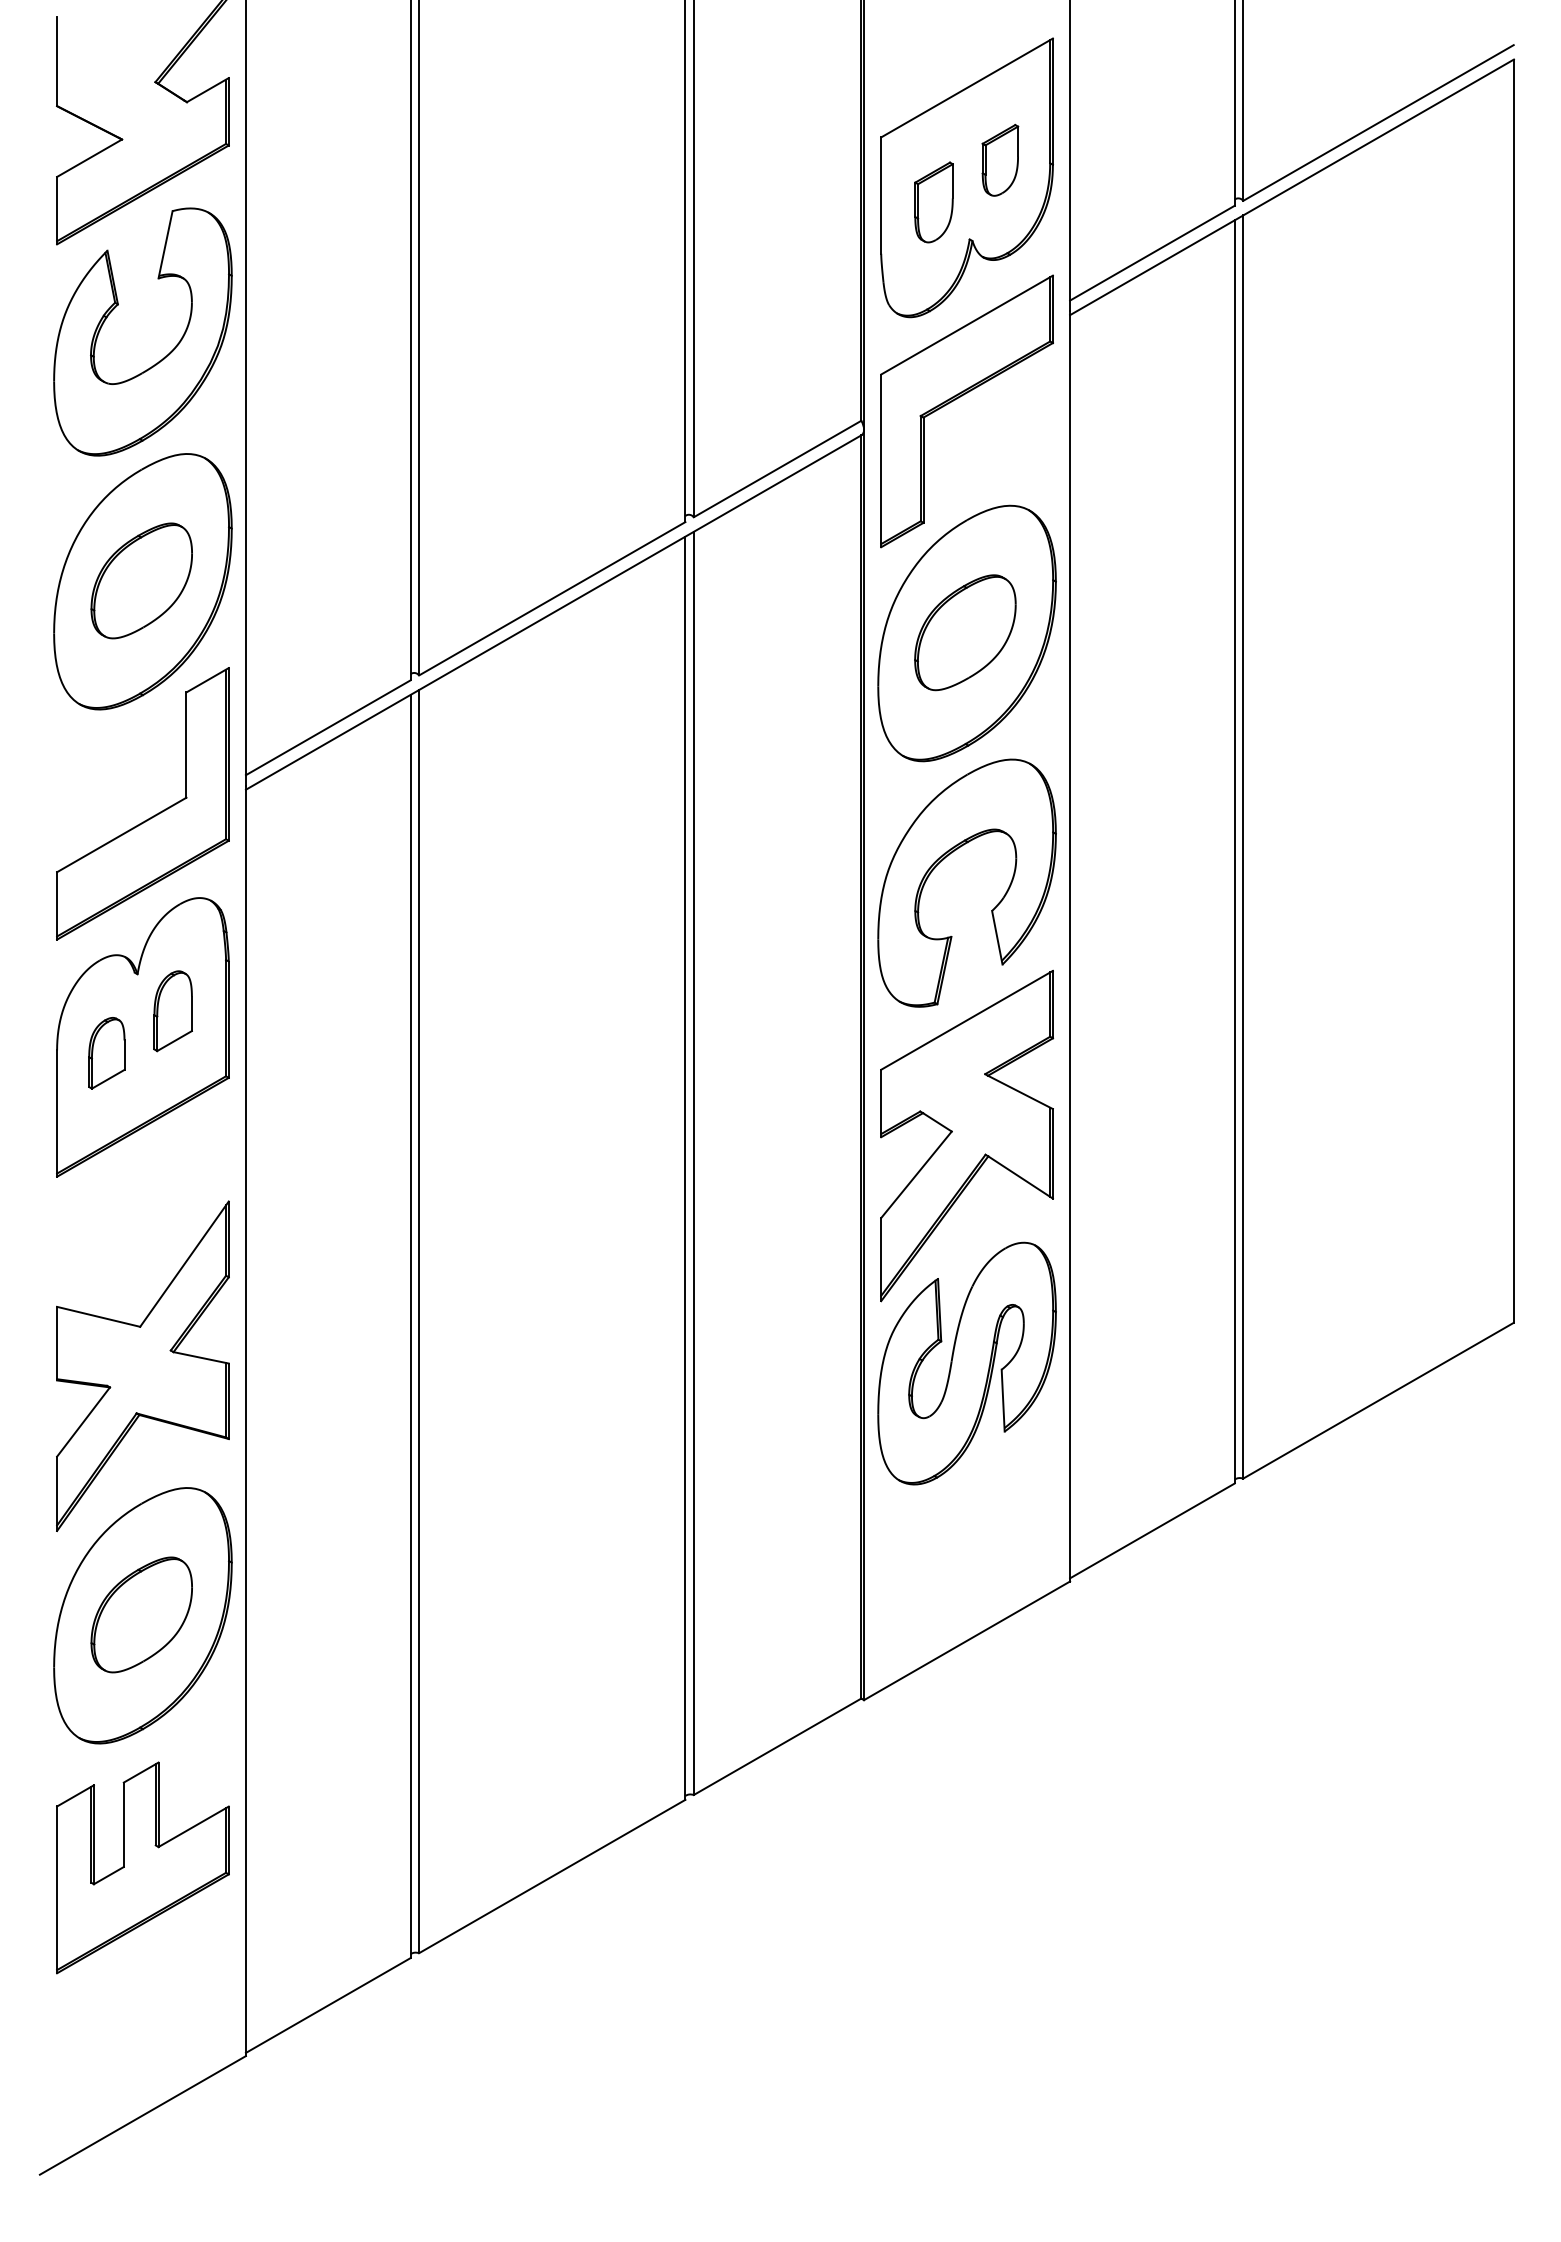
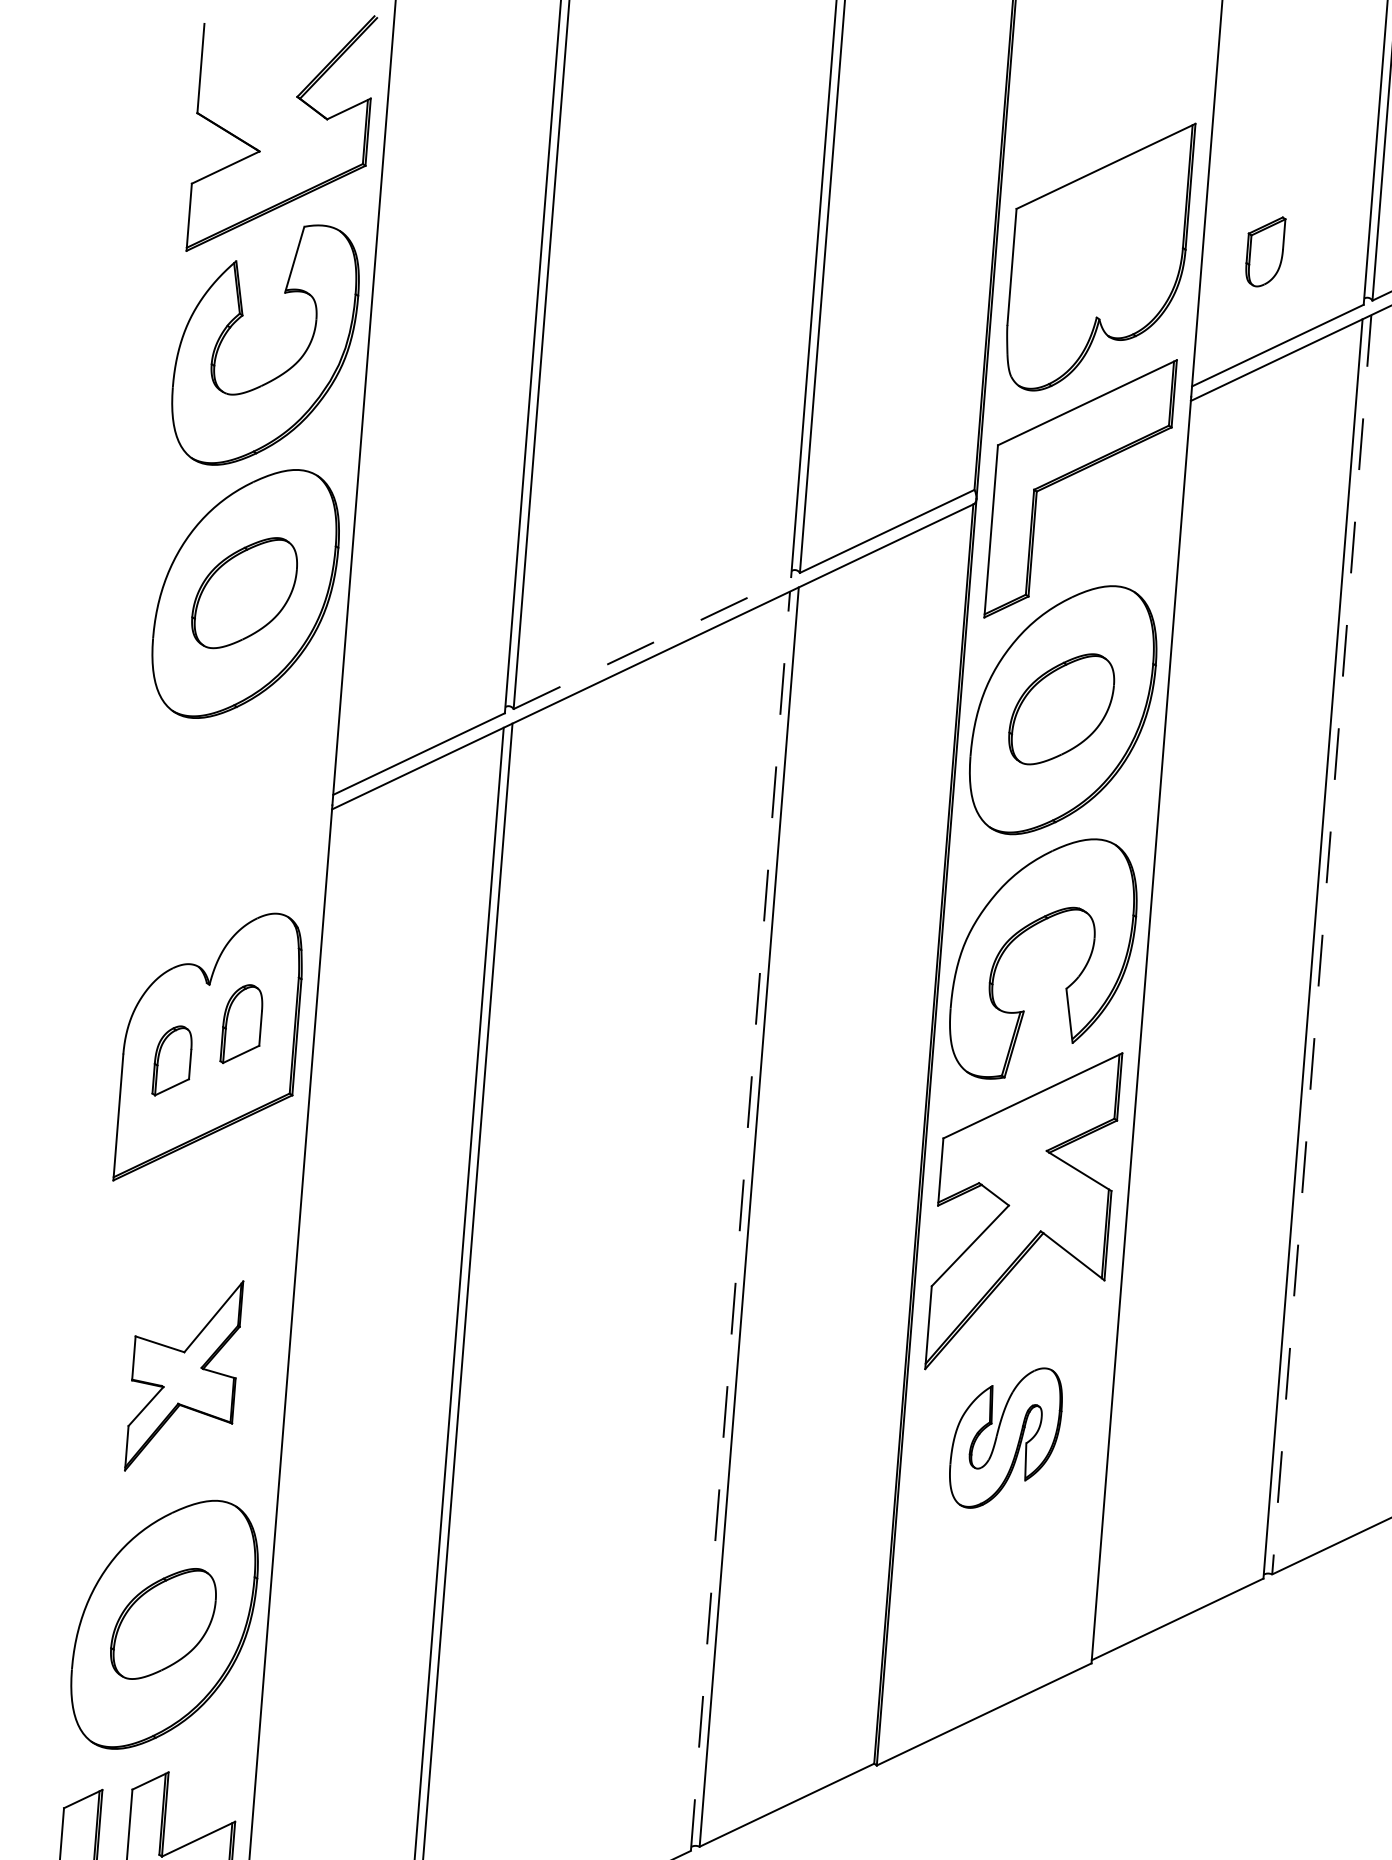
part: (1000, 159) -> (1265, 250), moved
part: (933, 202) -> (1063, 277), removed
line: (552, 598) -> (652, 642), solid -> dashed
part: (149, 817) -> (233, 829), removed
line: (1243, 847) -> (1322, 945), solid -> dashed
line: (685, 1168) -> (740, 1221), solid -> dashed
part: (966, 1363) -> (1005, 1437), size x0.6
part: (142, 1365) -> (183, 1375), size x0.6

